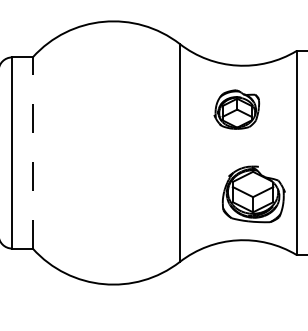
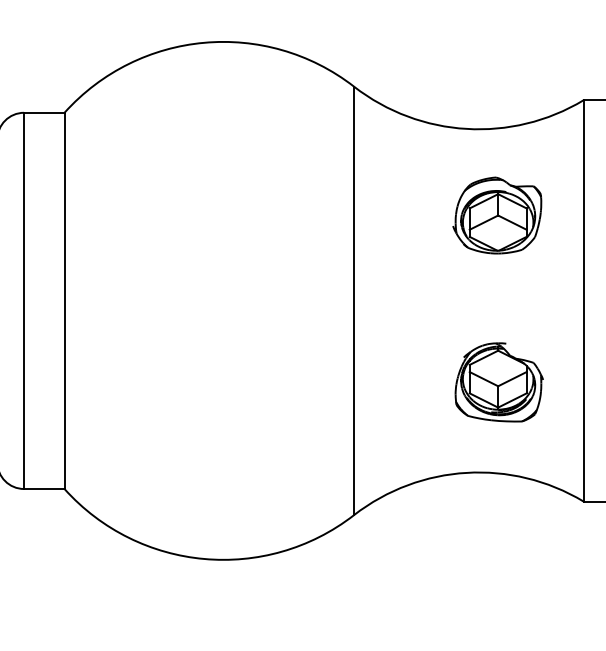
part: (236, 109) -> (496, 215), moved
line: (32, 153) -> (63, 301), dashed -> solid
part: (253, 194) -> (498, 382), size x0.71

